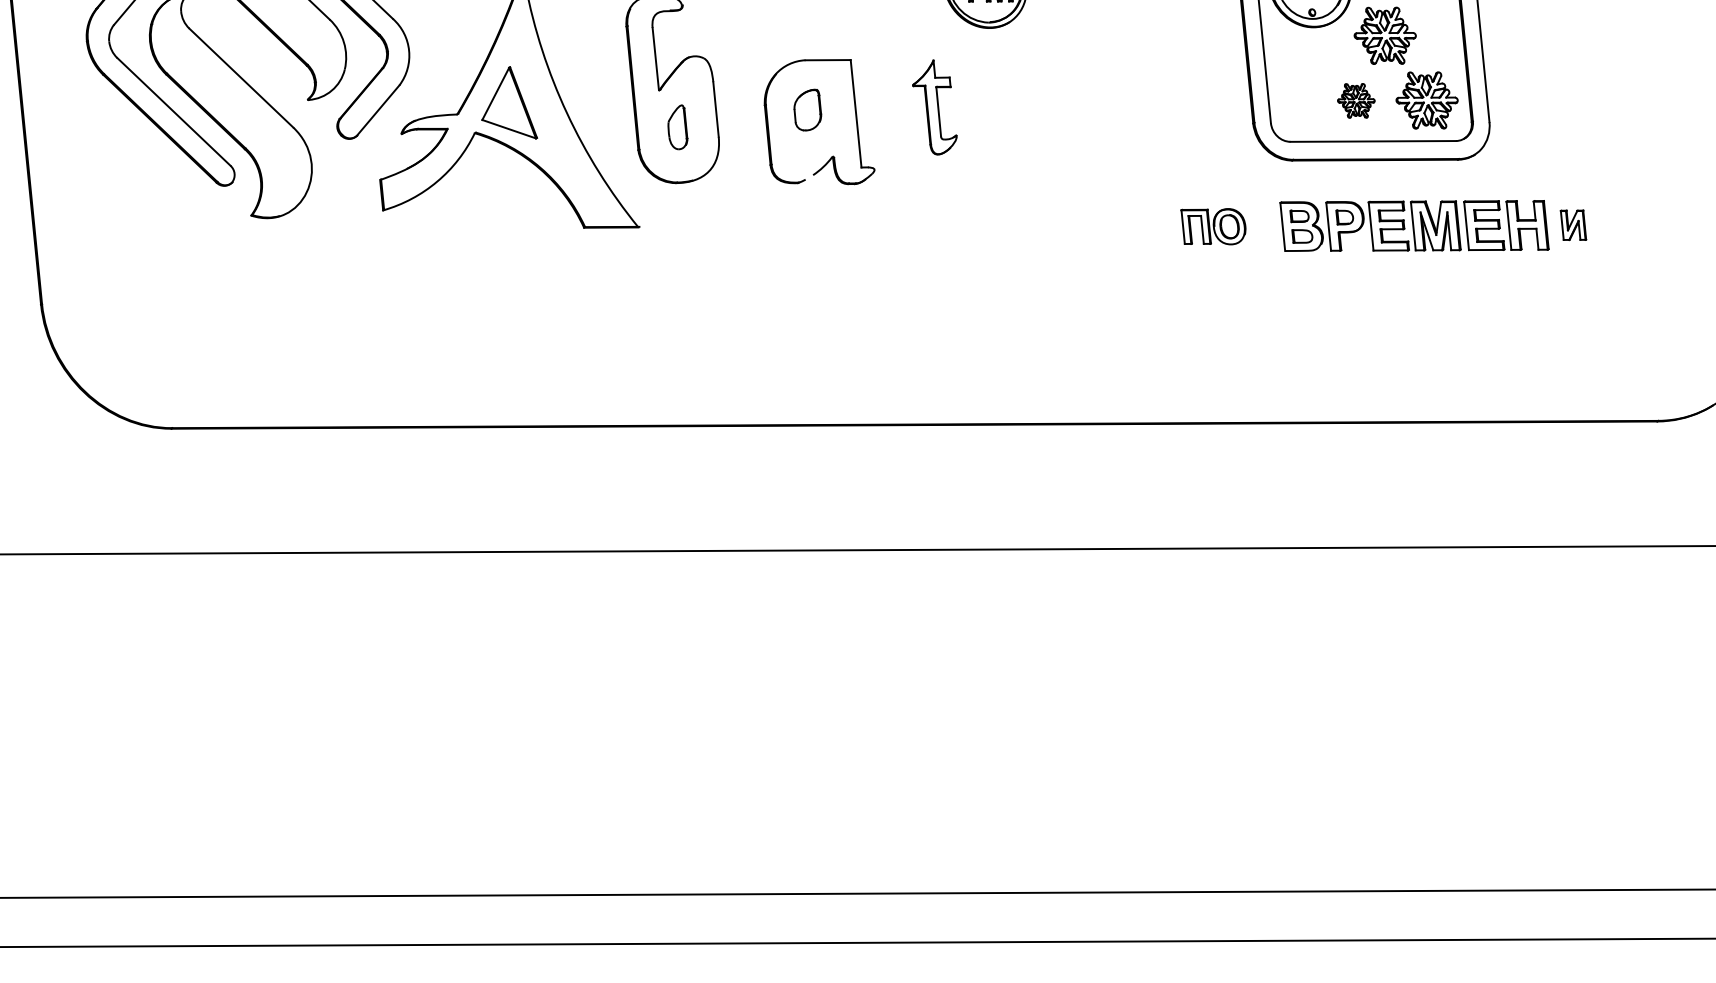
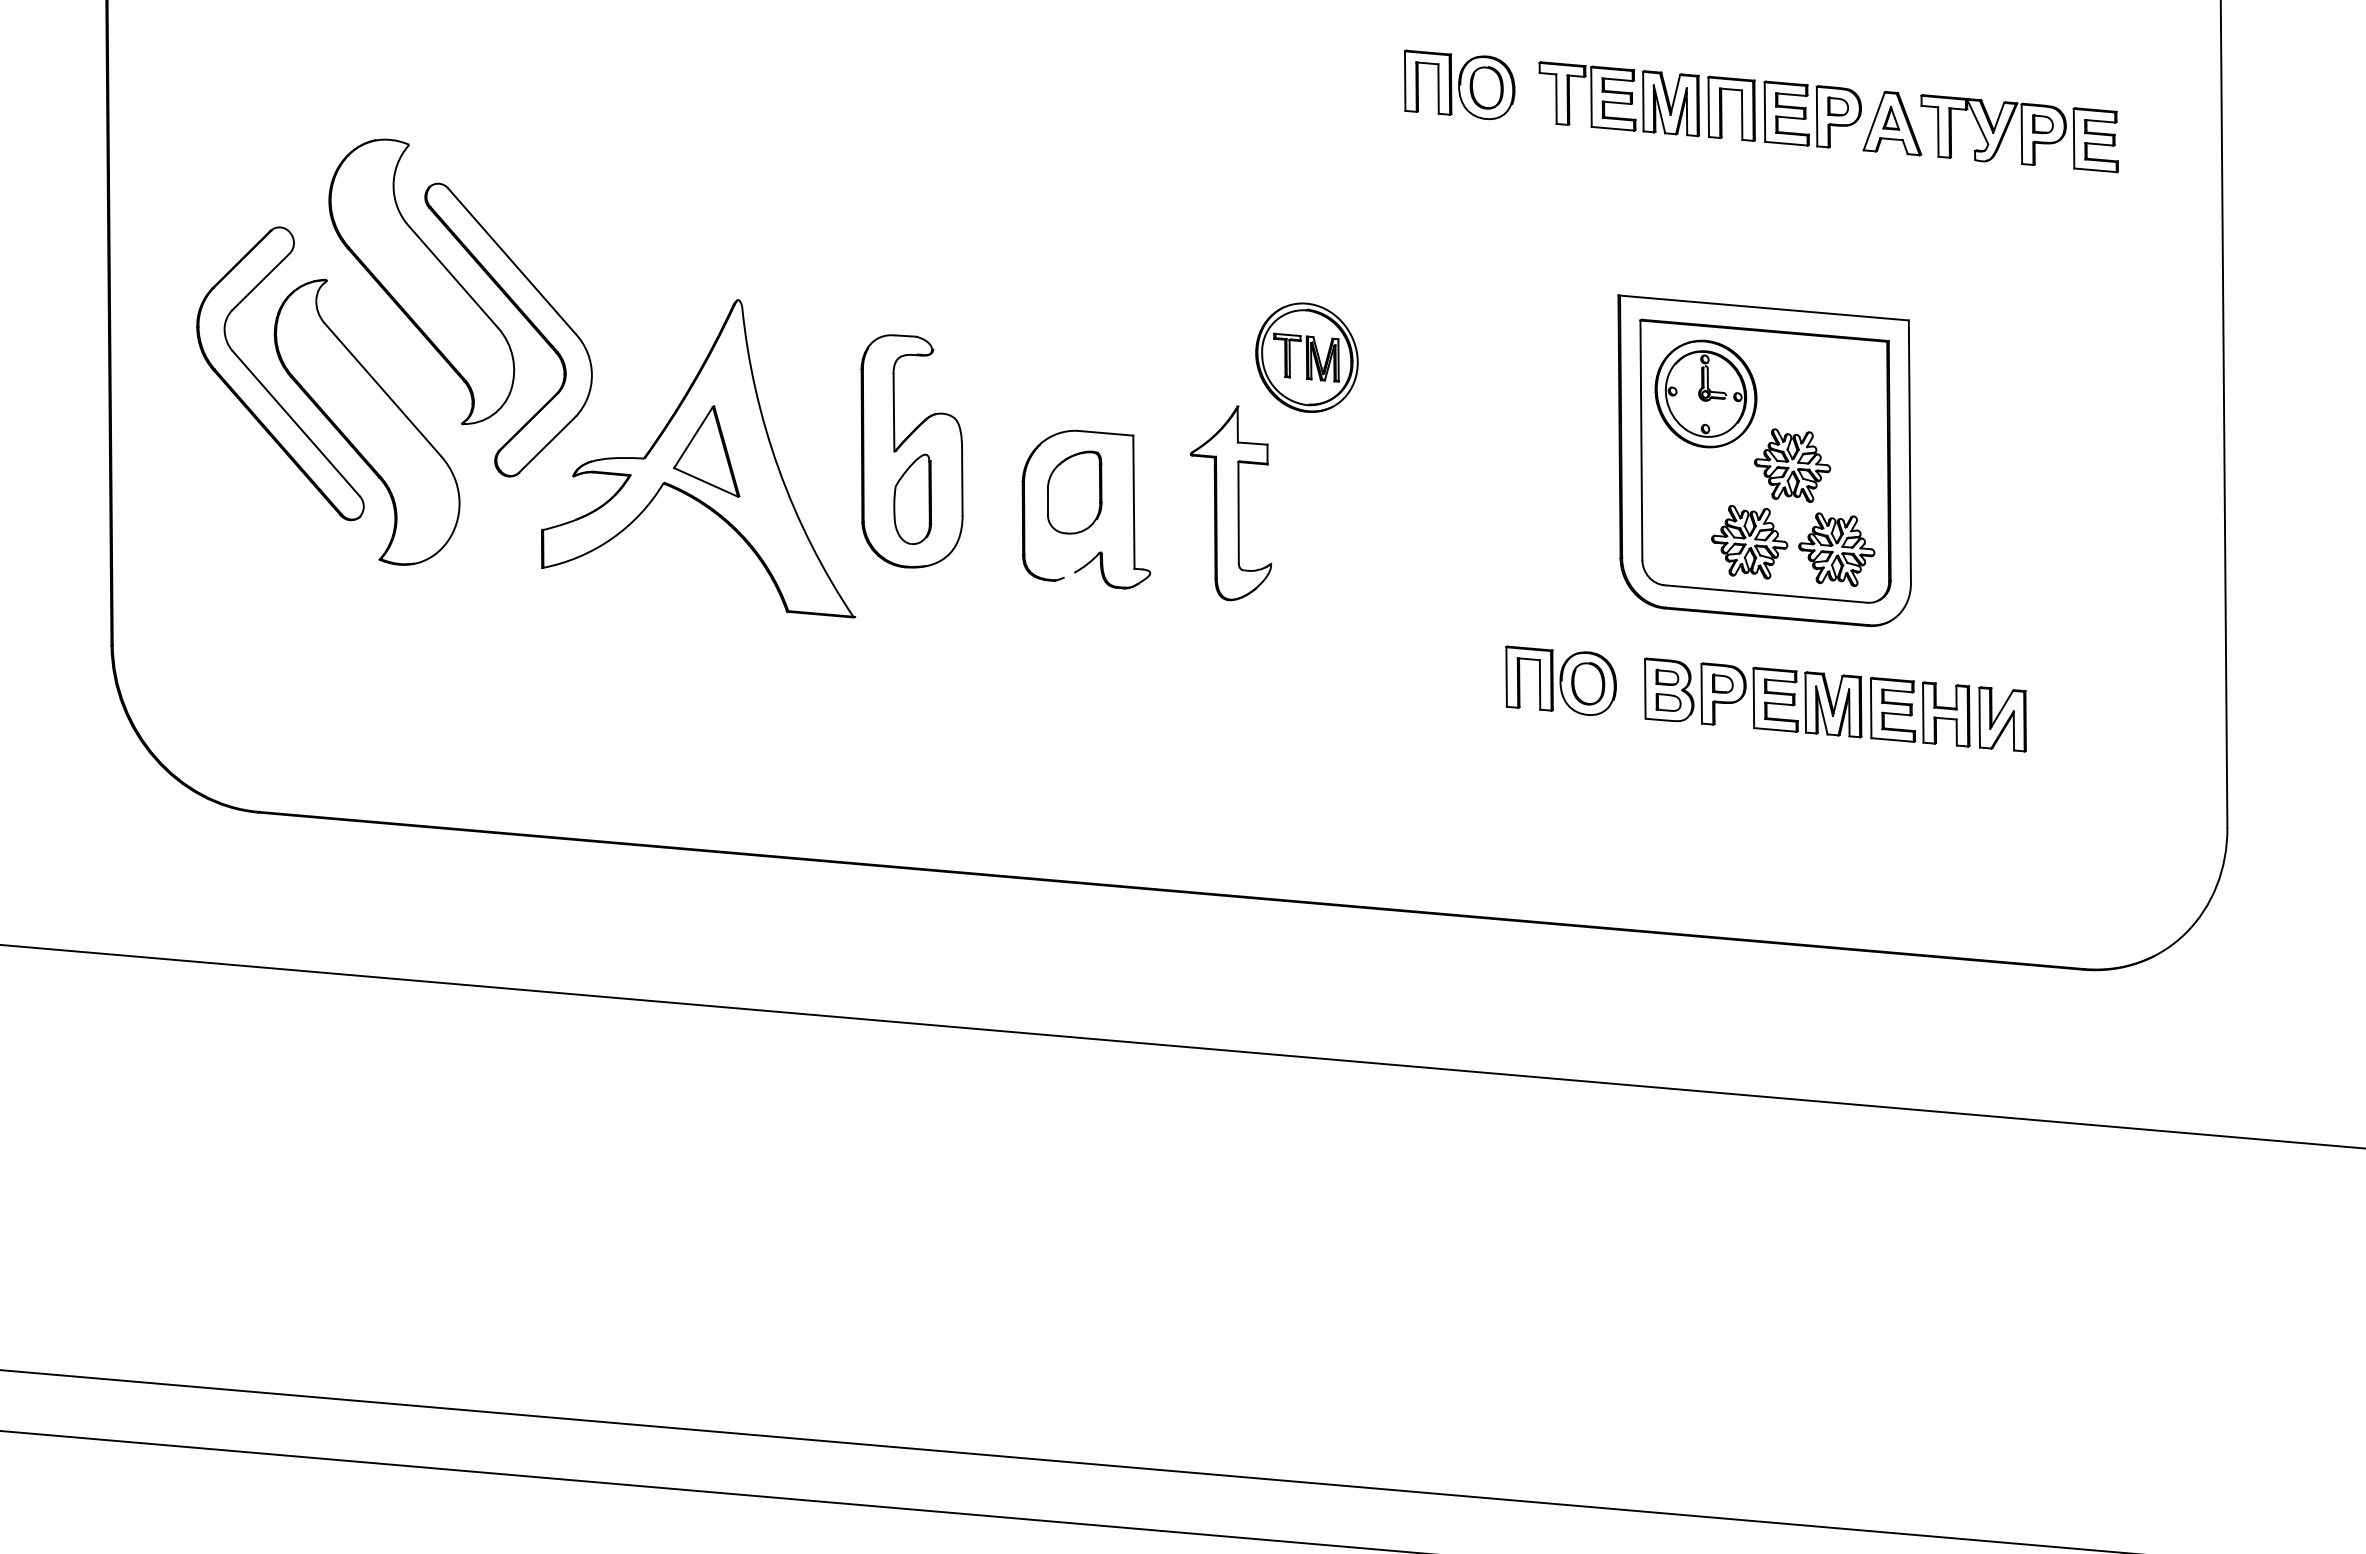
part: (1356, 101) -> (1749, 542), size x1.67
part: (934, 107) -> (1230, 503), size x1.67
part: (807, 110) -> (1074, 492), size x1.67
part: (677, 127) -> (912, 498), size x1.67
part: (1573, 225) -> (2002, 719), size x1.67
part: (1213, 226) -> (1560, 680), size x1.43

